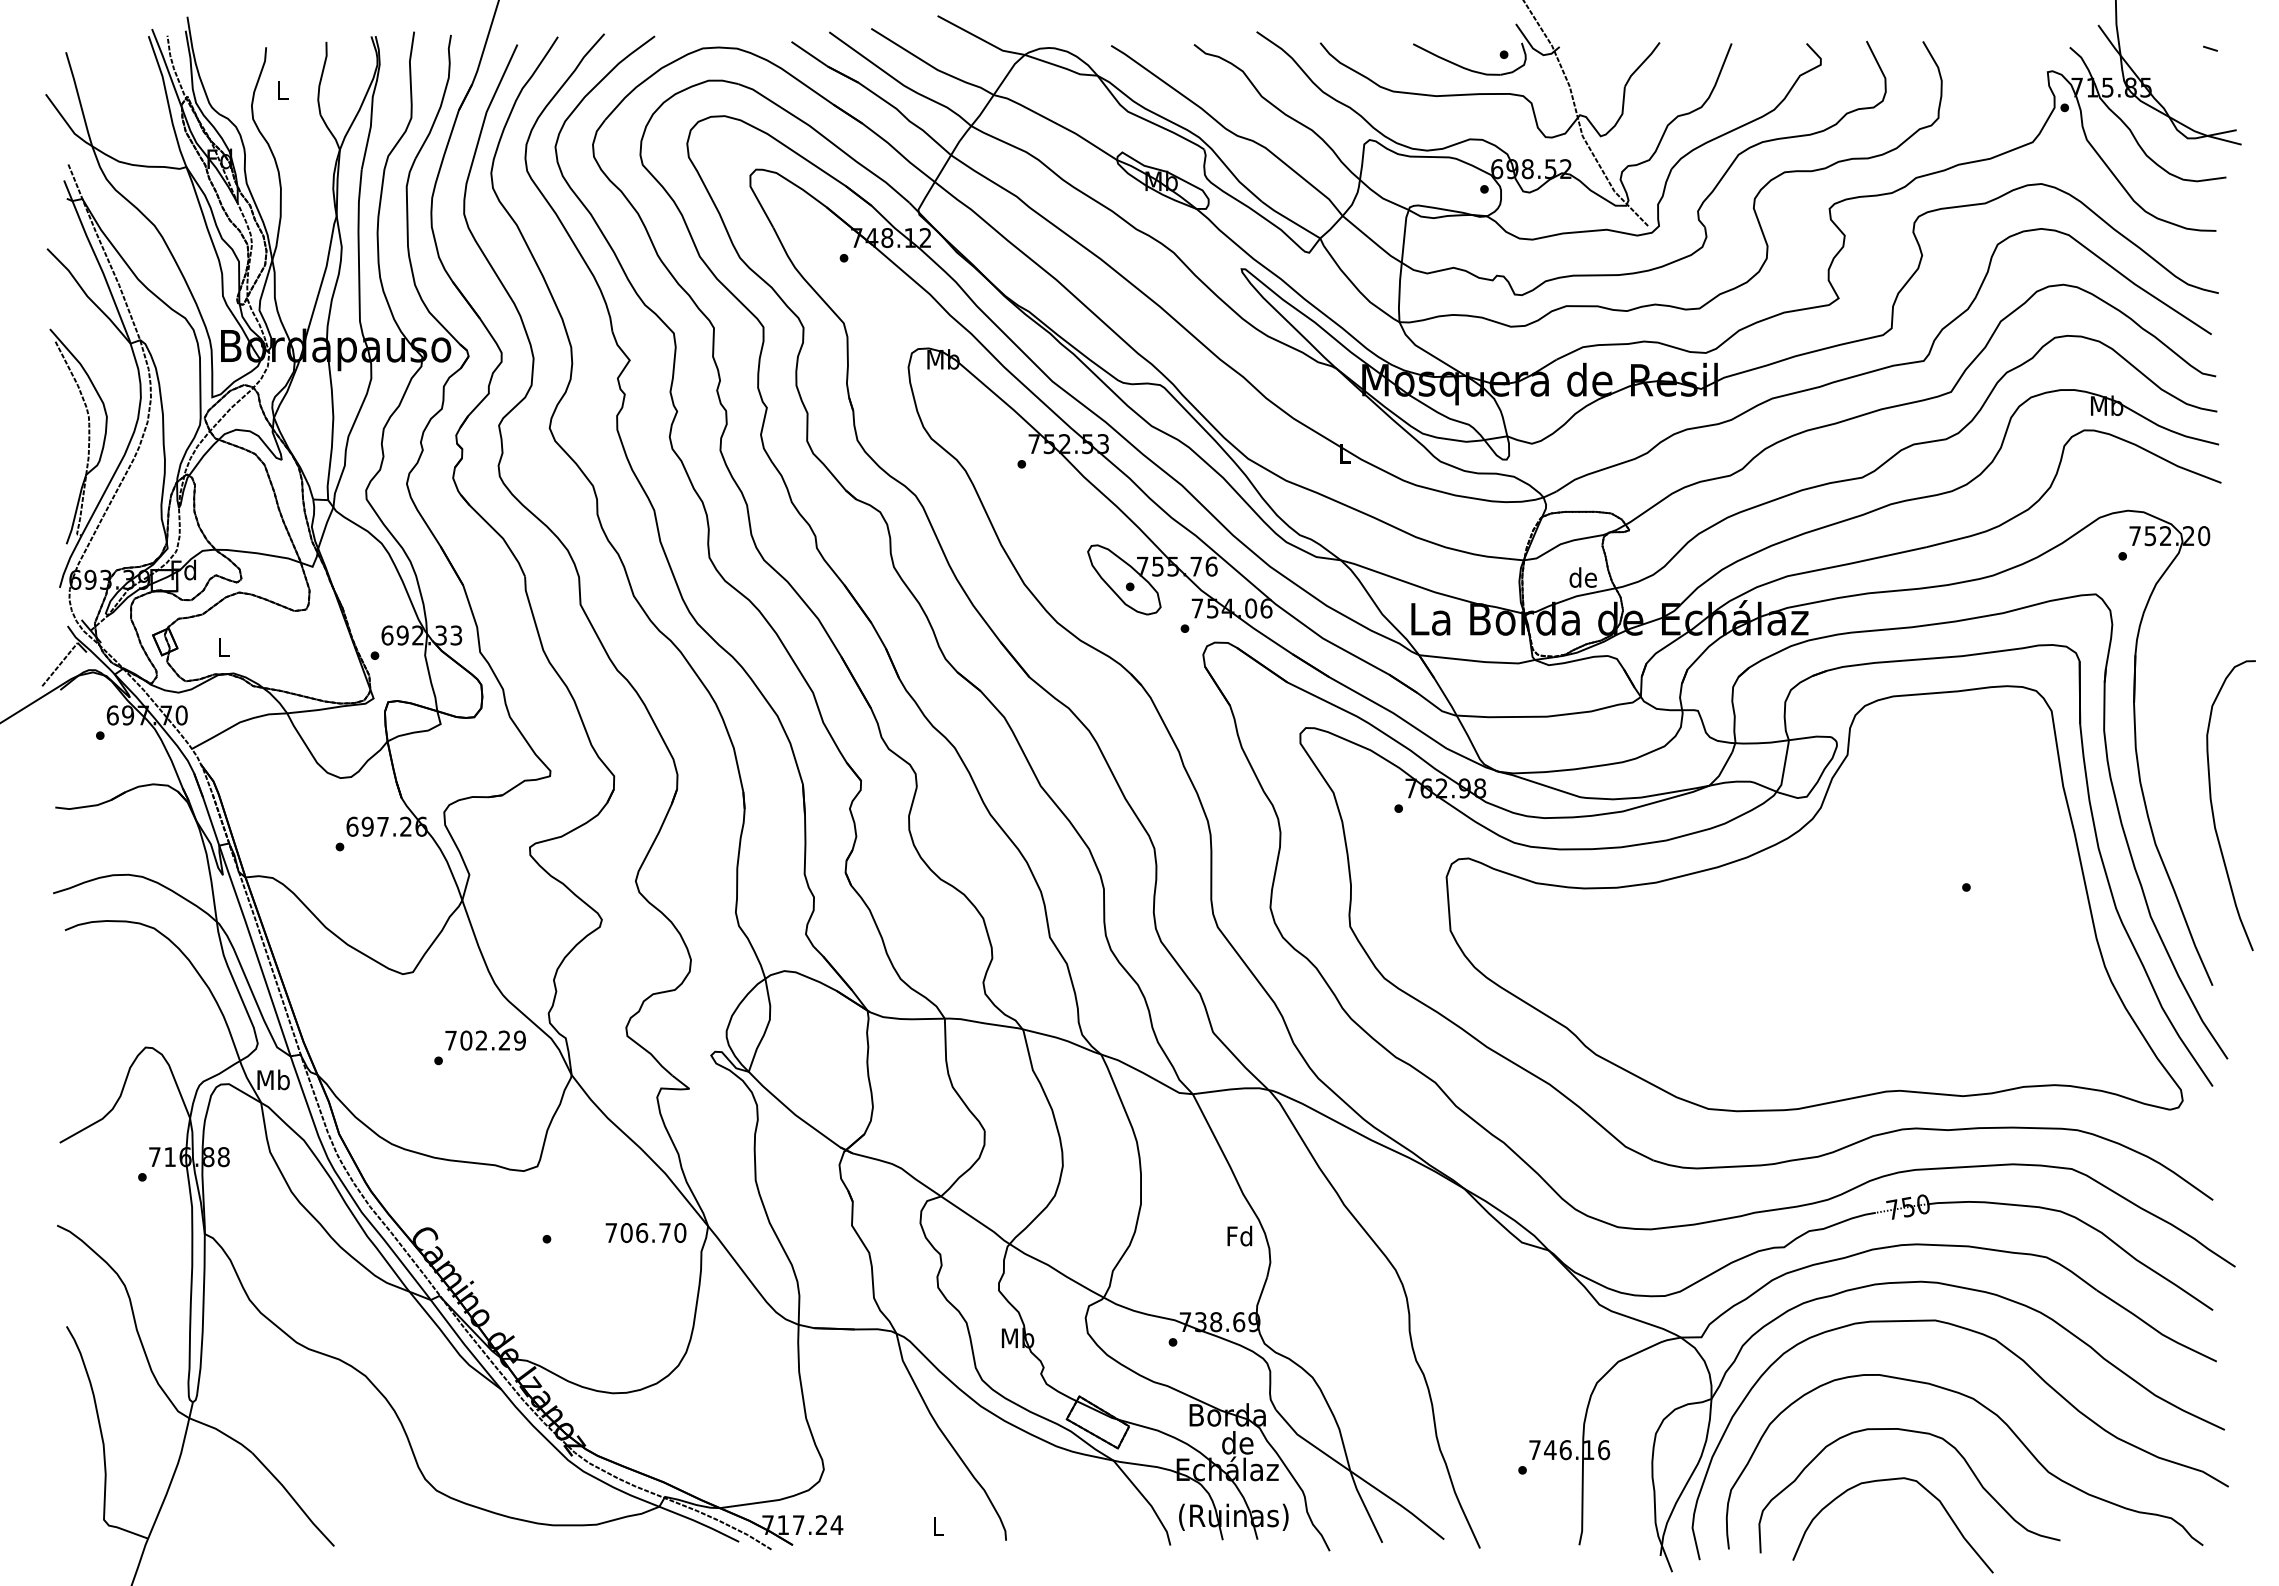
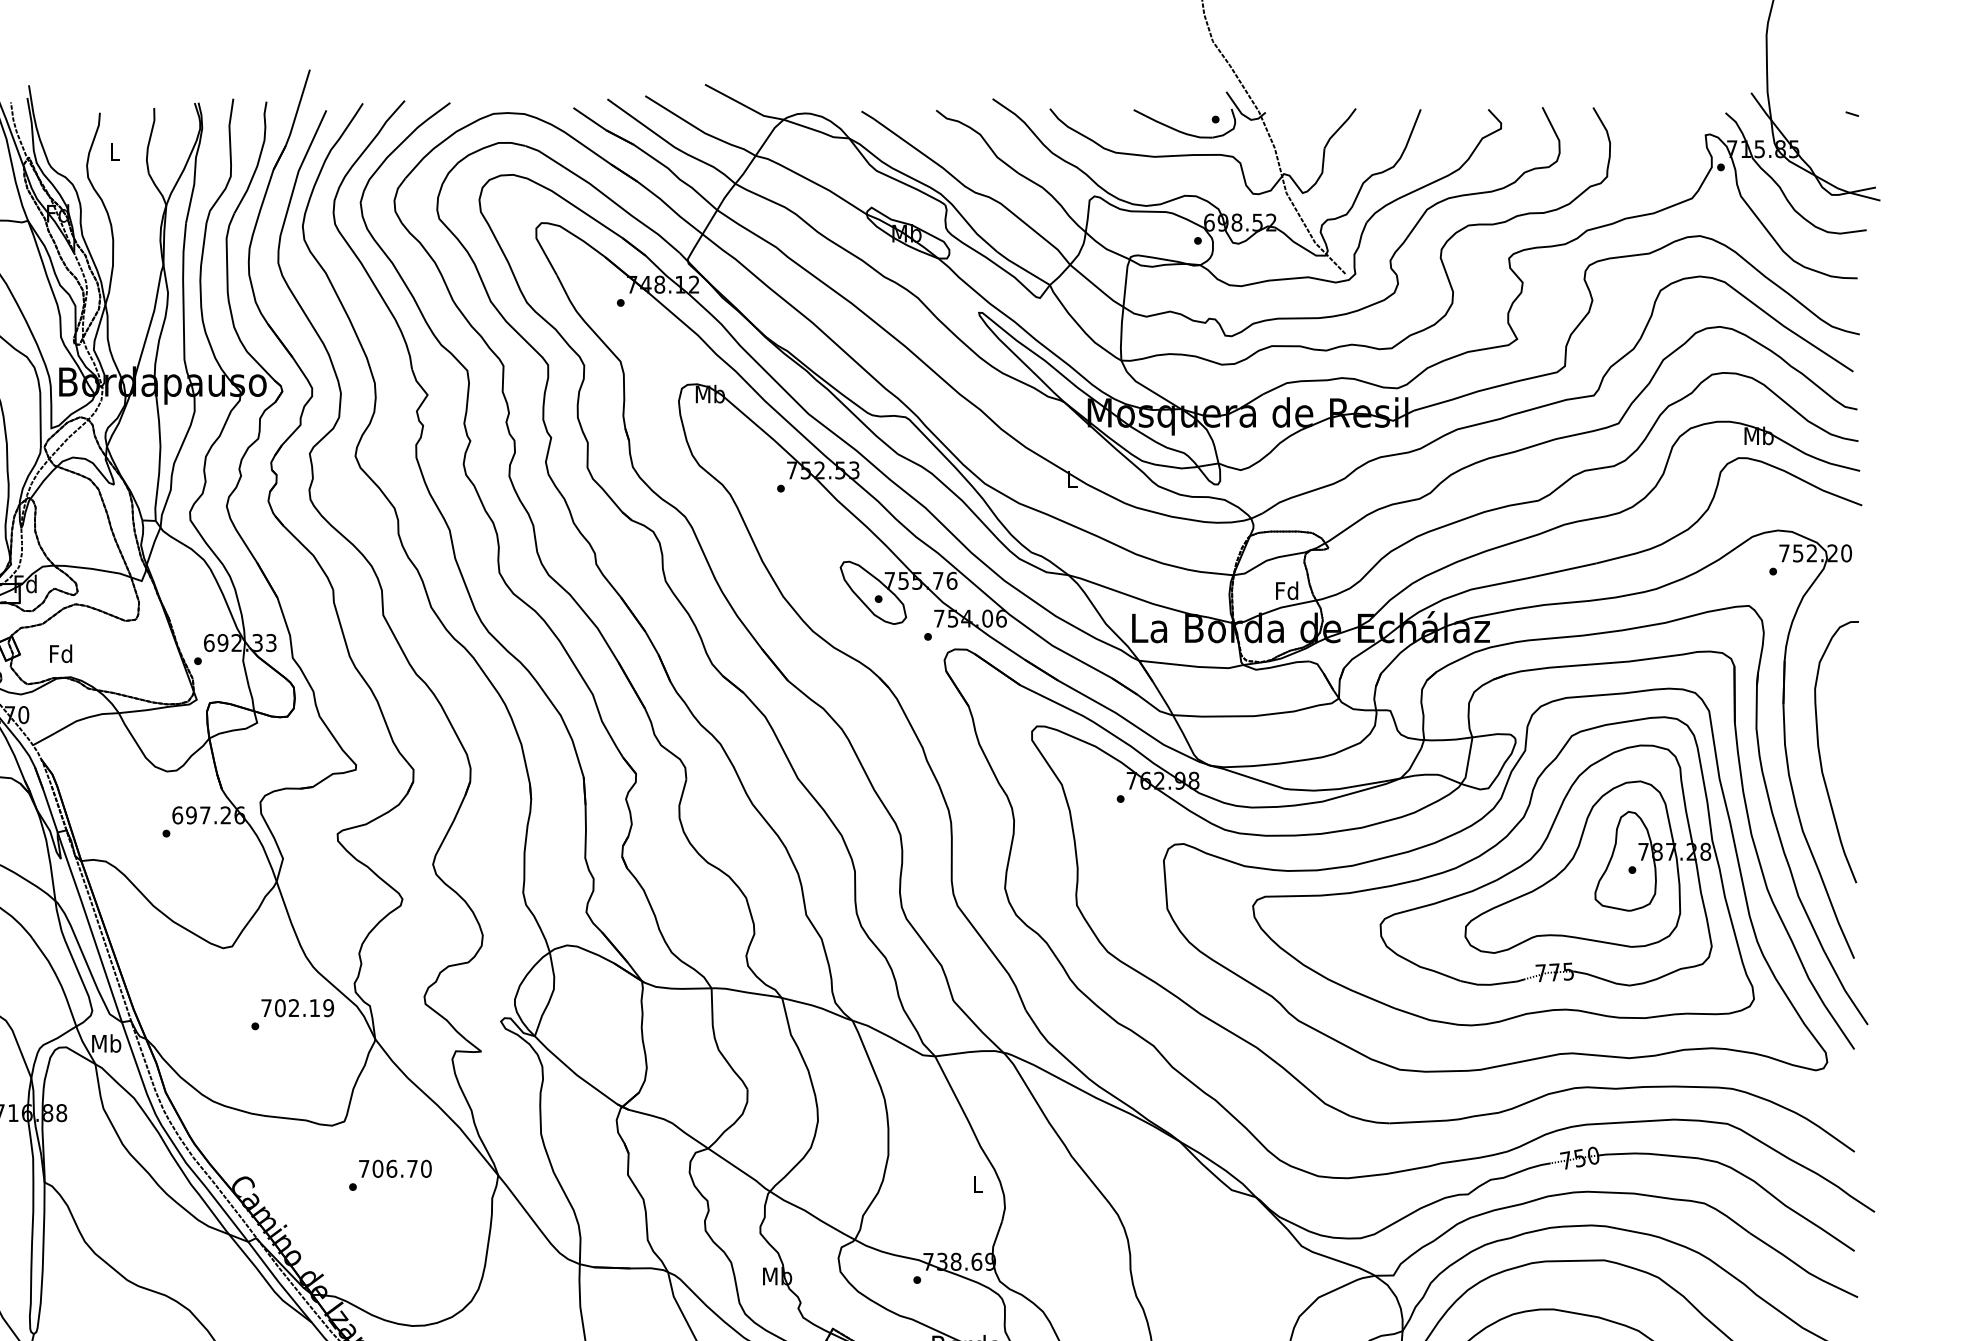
text: (1582, 577) -> (1286, 590), de -> Fd
text: (222, 647) -> (60, 653), L -> Fd
curve: (2213, 809) -> (1820, 755), moved
part: (1823, 888) -> (1503, 871), added
text: (504, 1040) -> (314, 1008), 702.29 -> 702.19
text: (645, 1232) -> (394, 1168), moved
text: (1239, 1235) -> (977, 1183), Fd -> L

